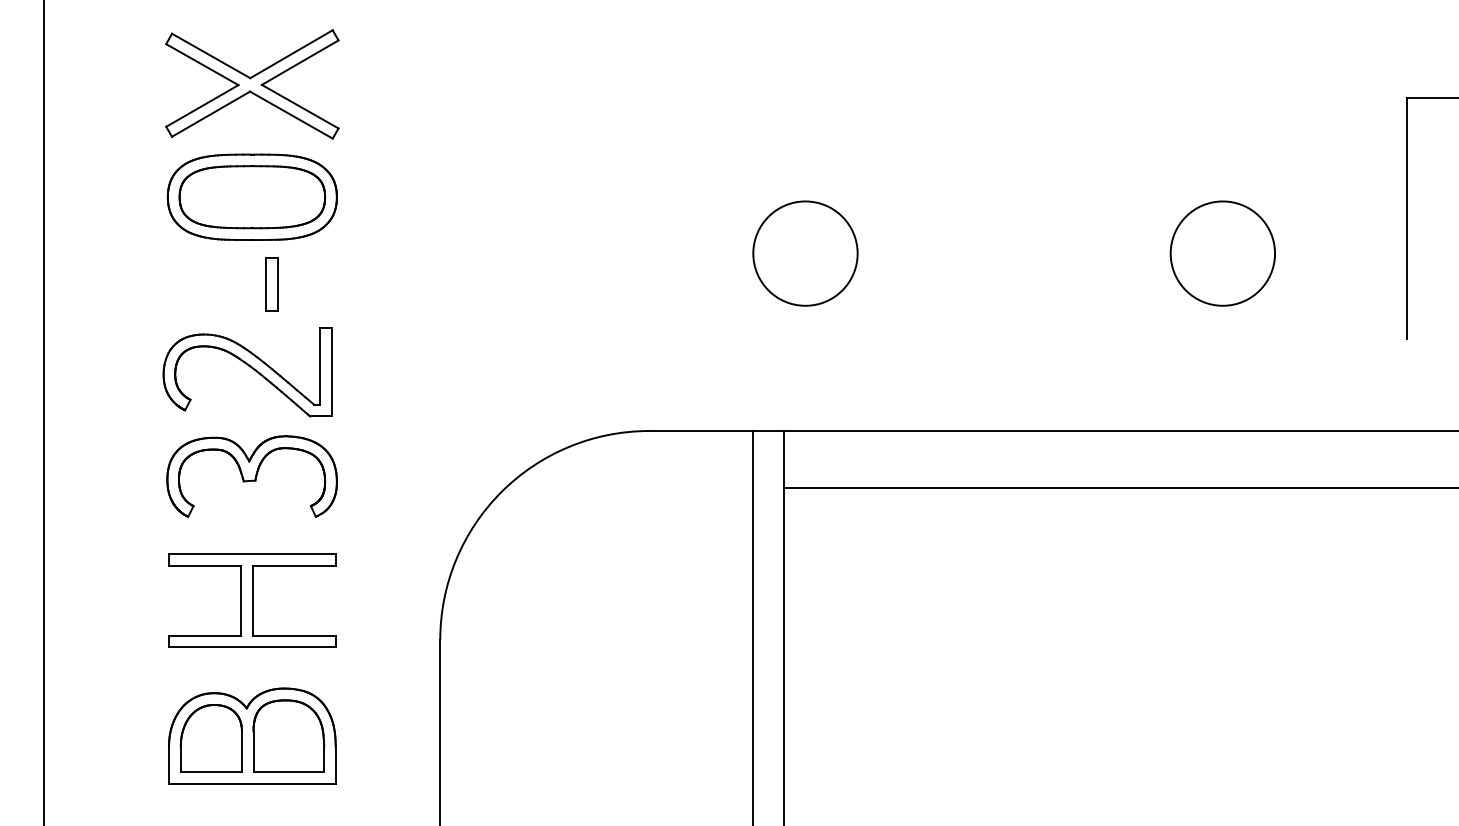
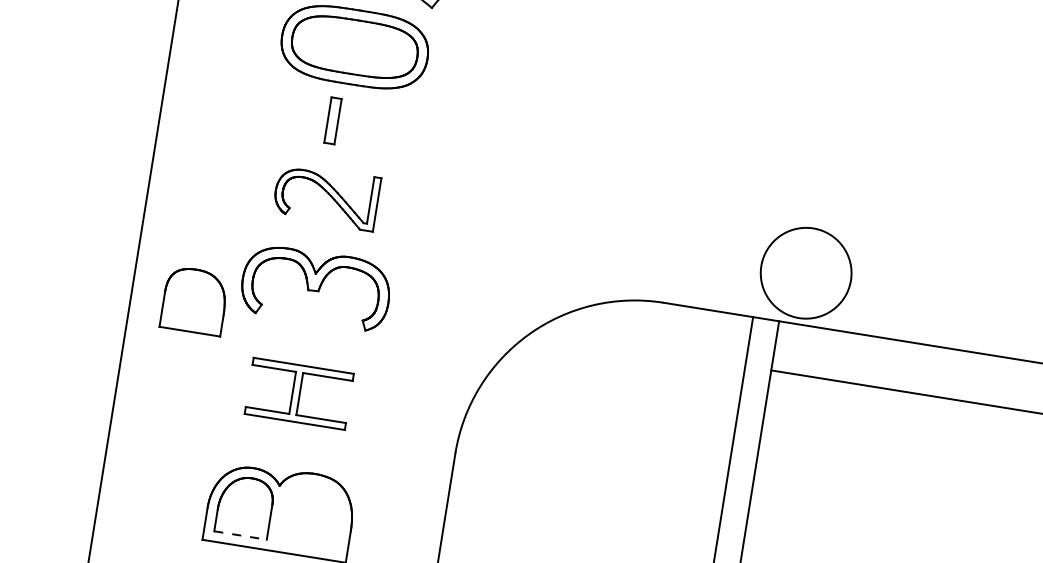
circle: (805, 253) -> (806, 273), moved
part: (271, 284) -> (332, 120), moved
part: (247, 372) -> (326, 197), size x0.7
part: (252, 600) -> (299, 393), size x0.7
part: (288, 735) -> (194, 300), moved
line: (211, 771) -> (240, 535), solid -> dashed

